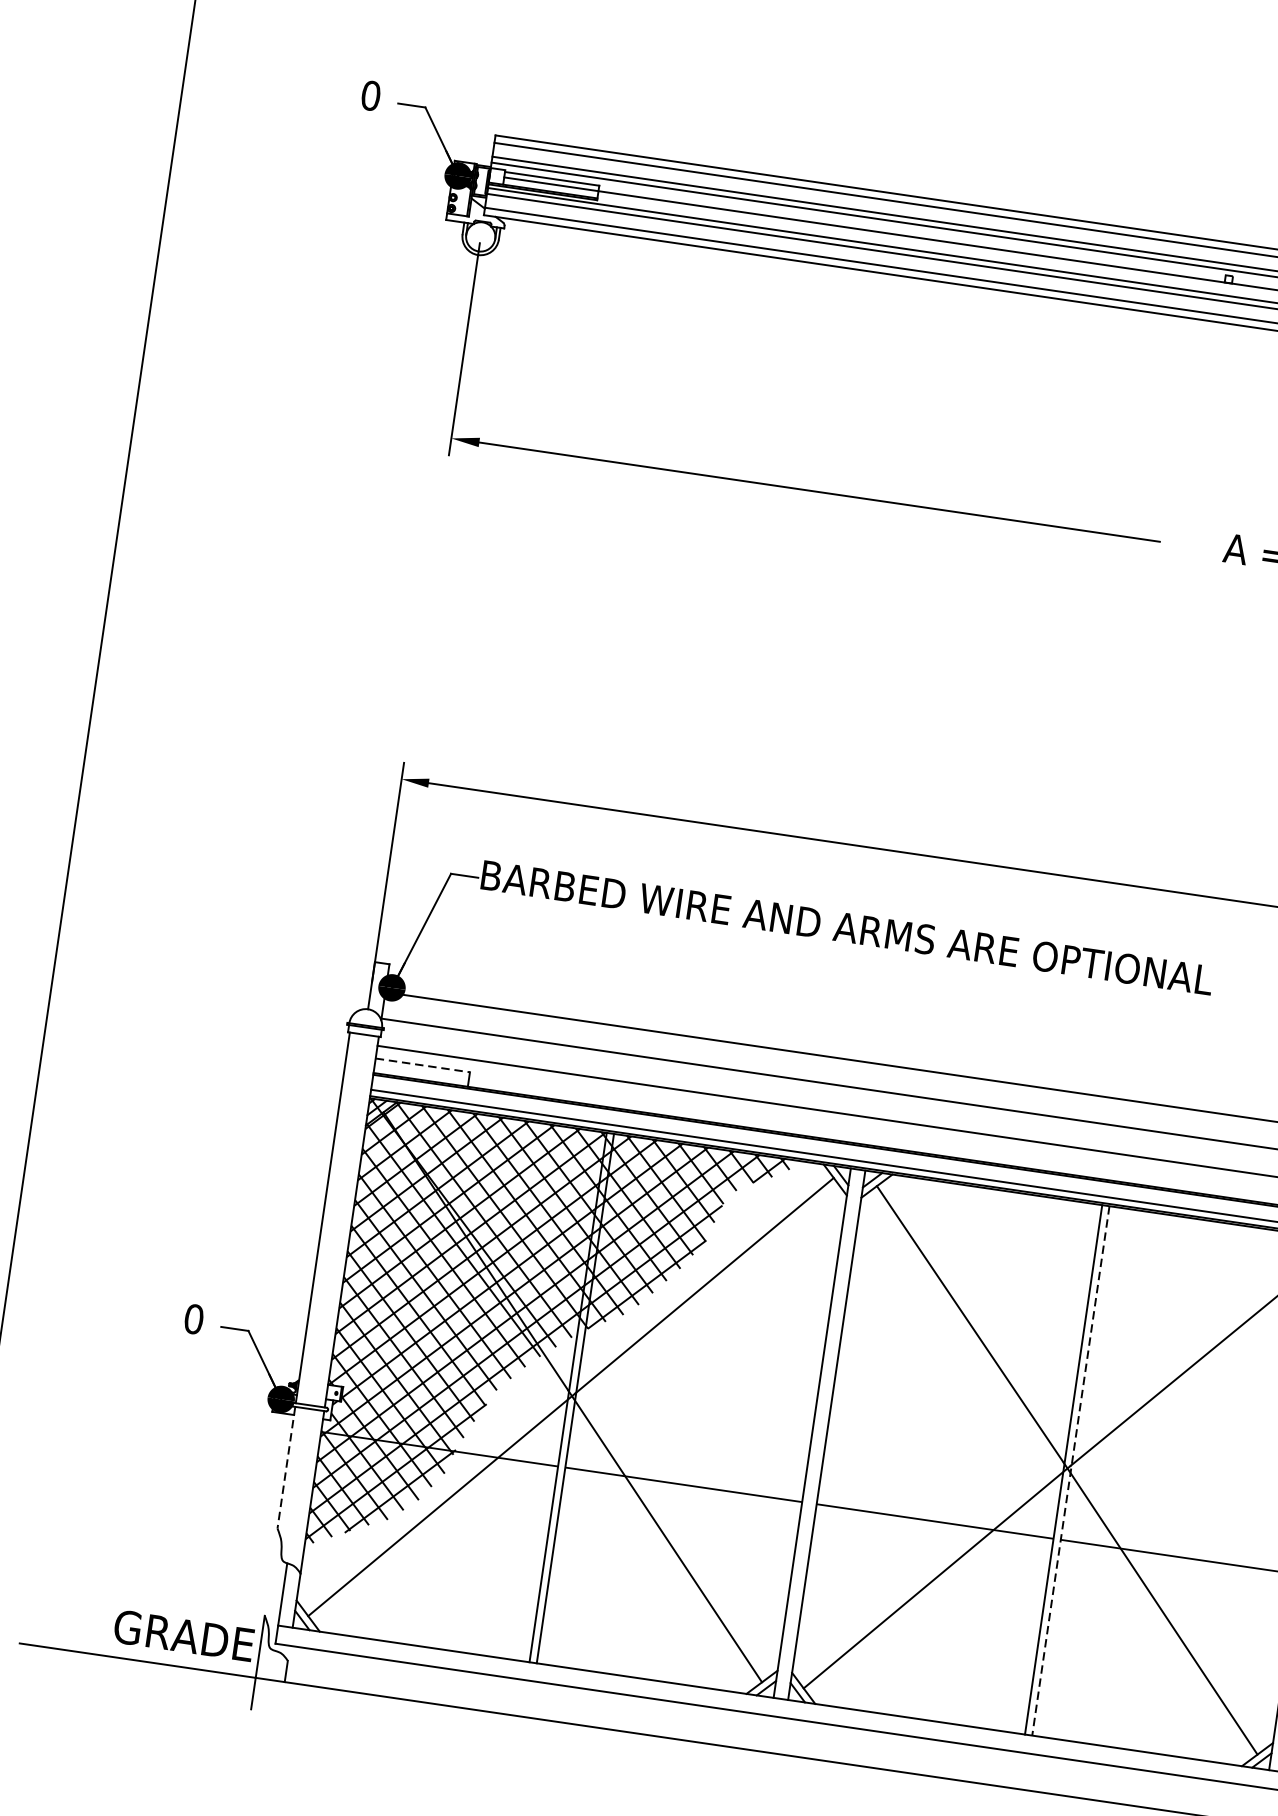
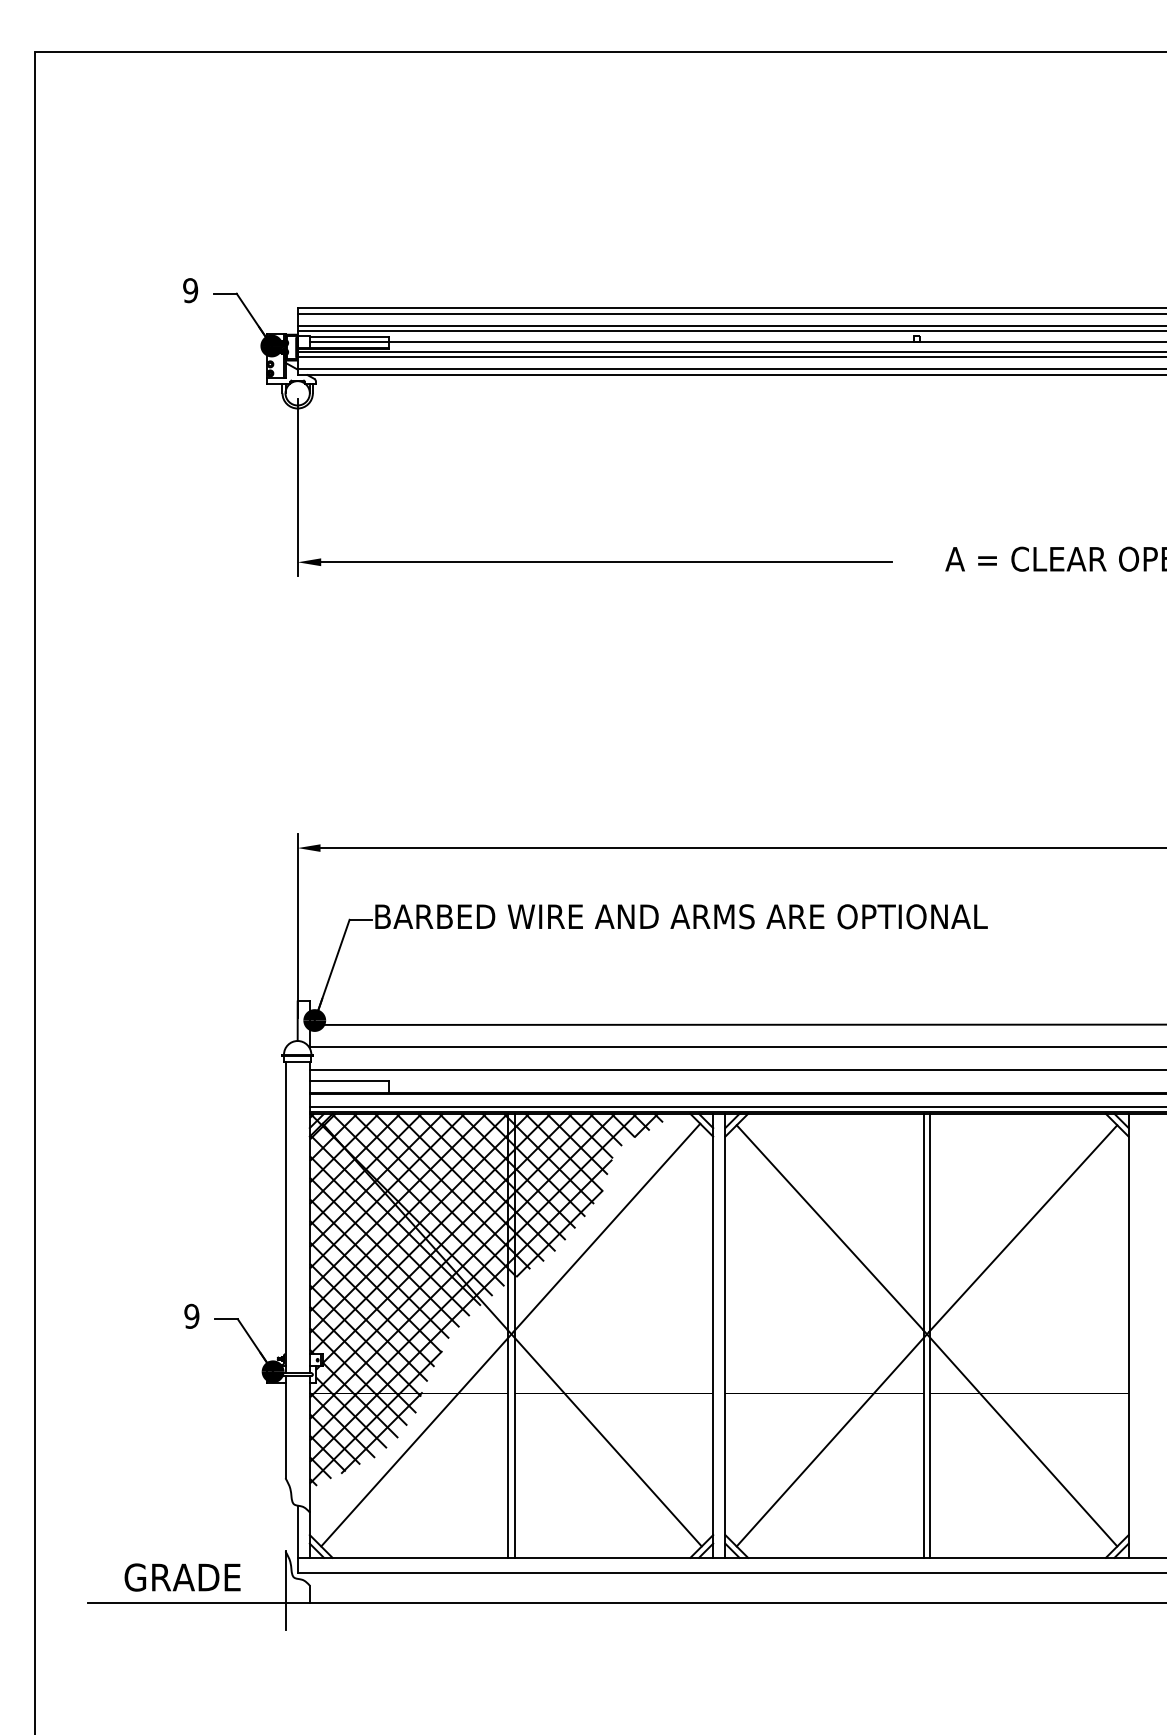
text: (370, 95) -> (190, 290), 0 -> 9
line: (422, 1065) -> (349, 1080), dashed -> solid
text: (193, 1319) -> (191, 1316), 0 -> 9
line: (286, 1468) -> (285, 1427), dashed -> solid
line: (1071, 1470) -> (930, 1335), dashed -> solid
text: (183, 1635) -> (182, 1577), moved

